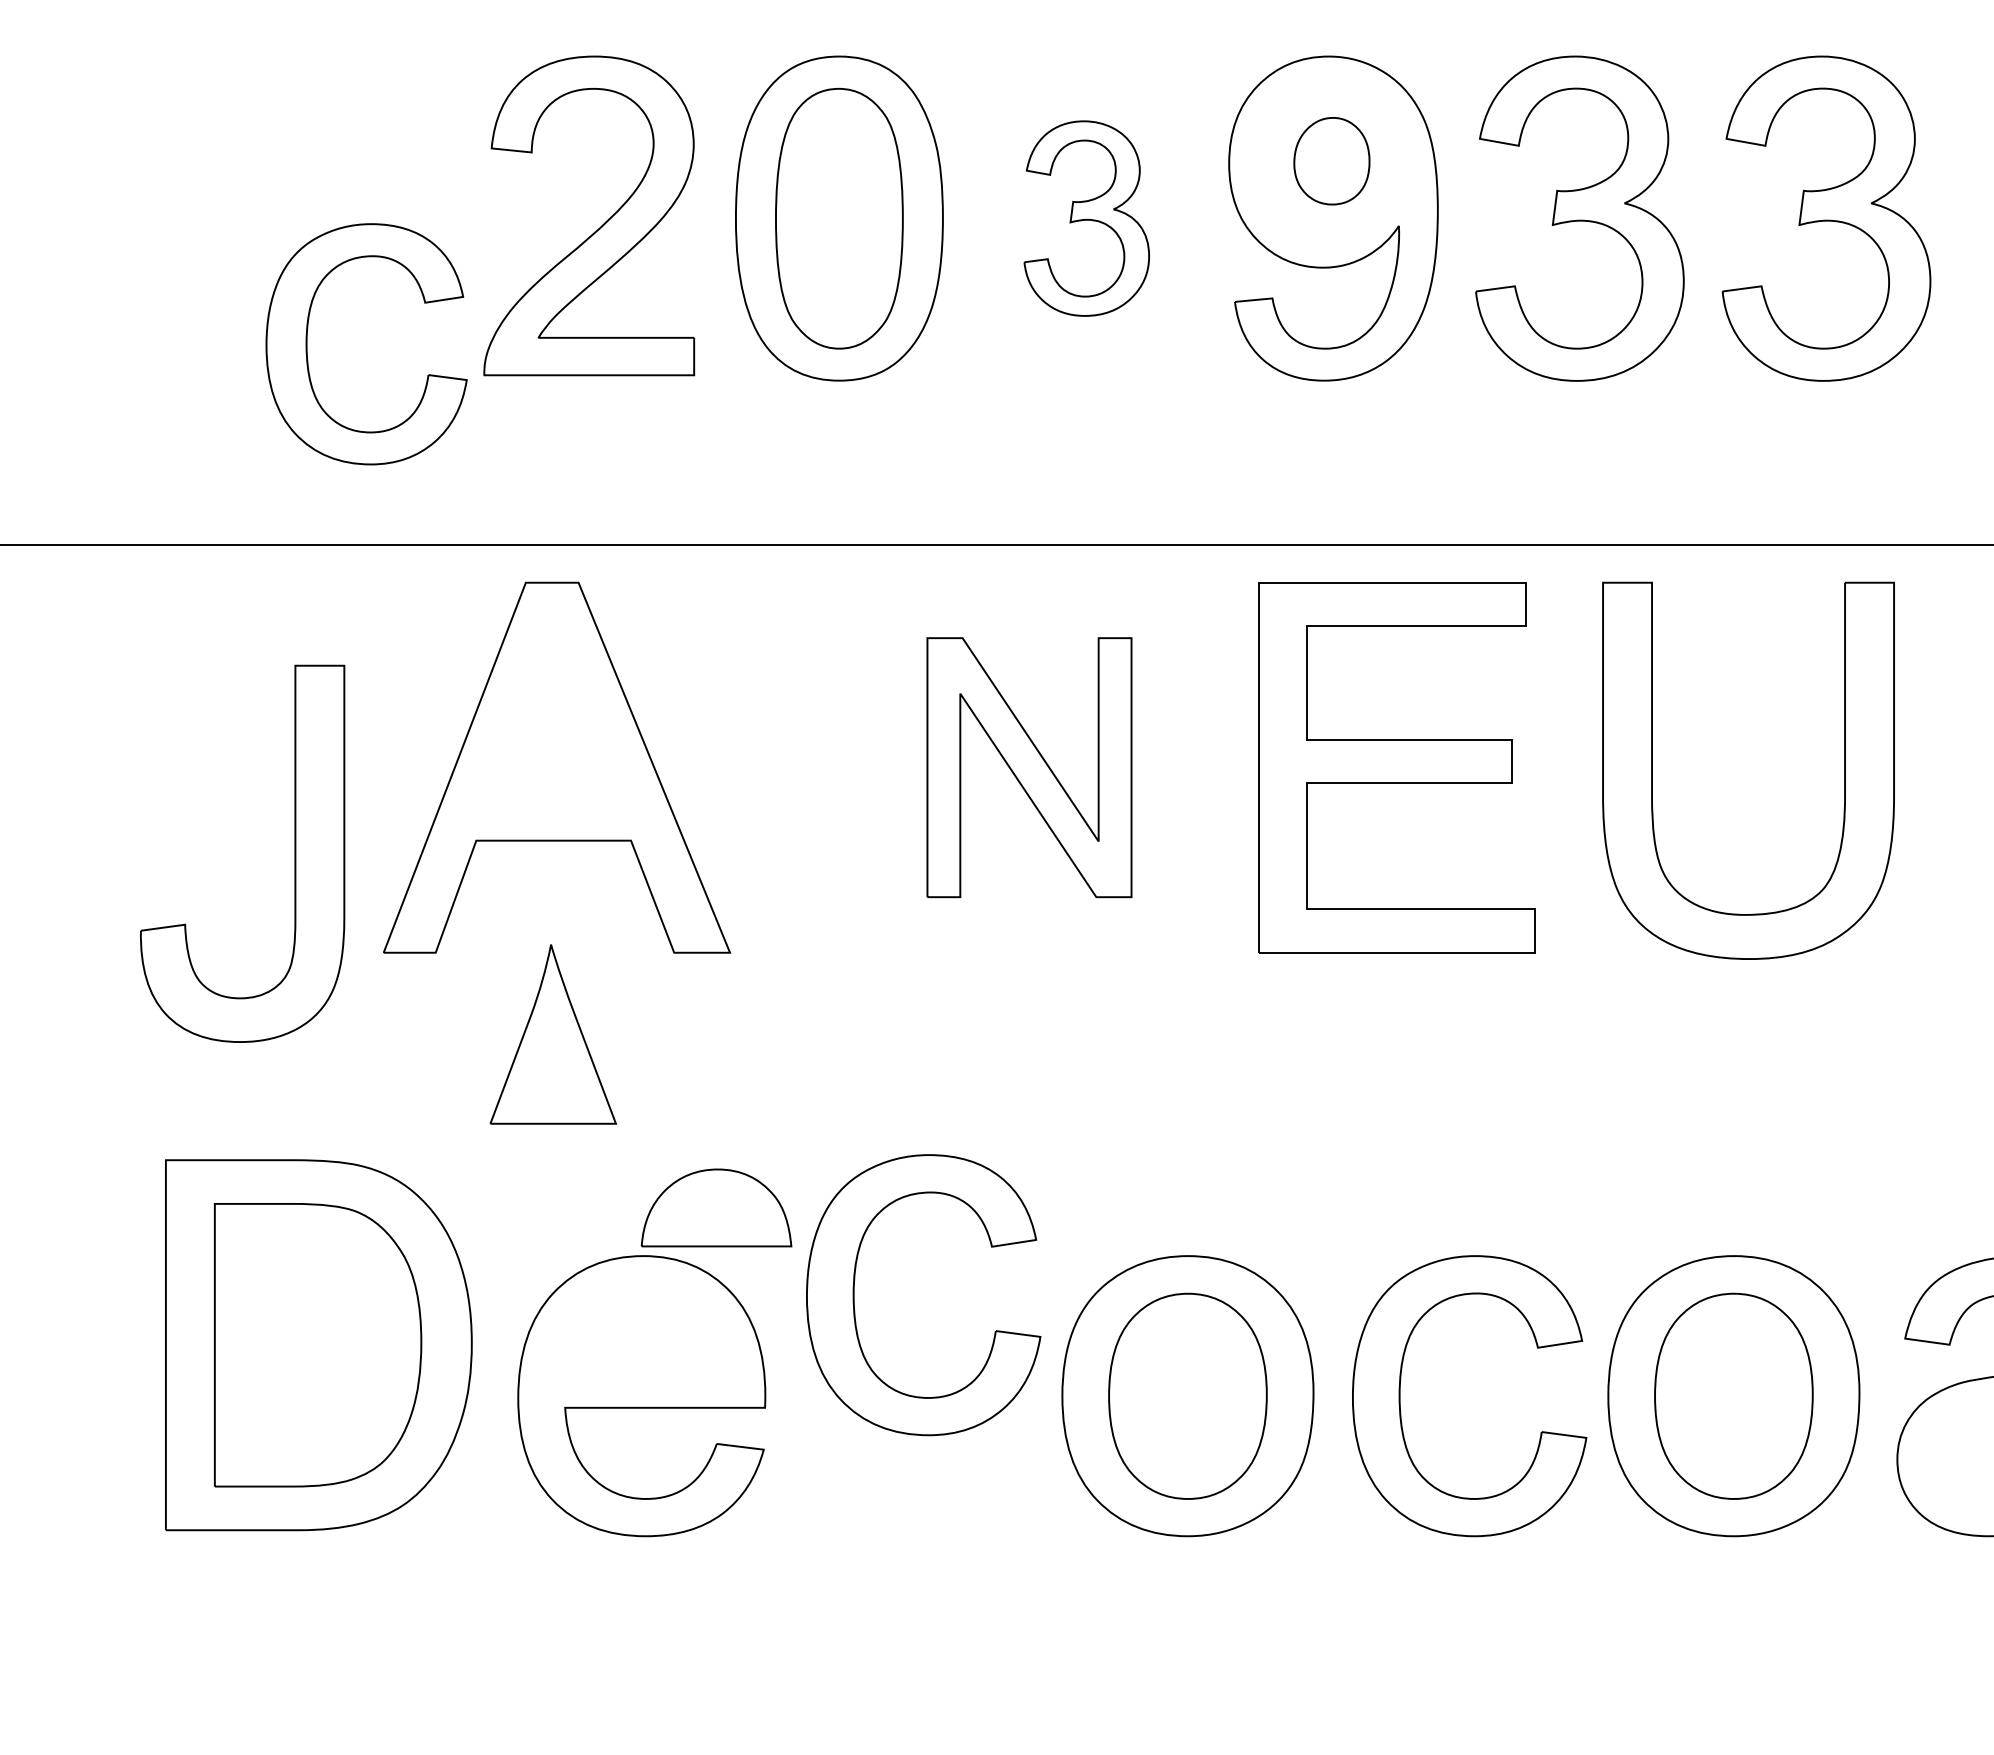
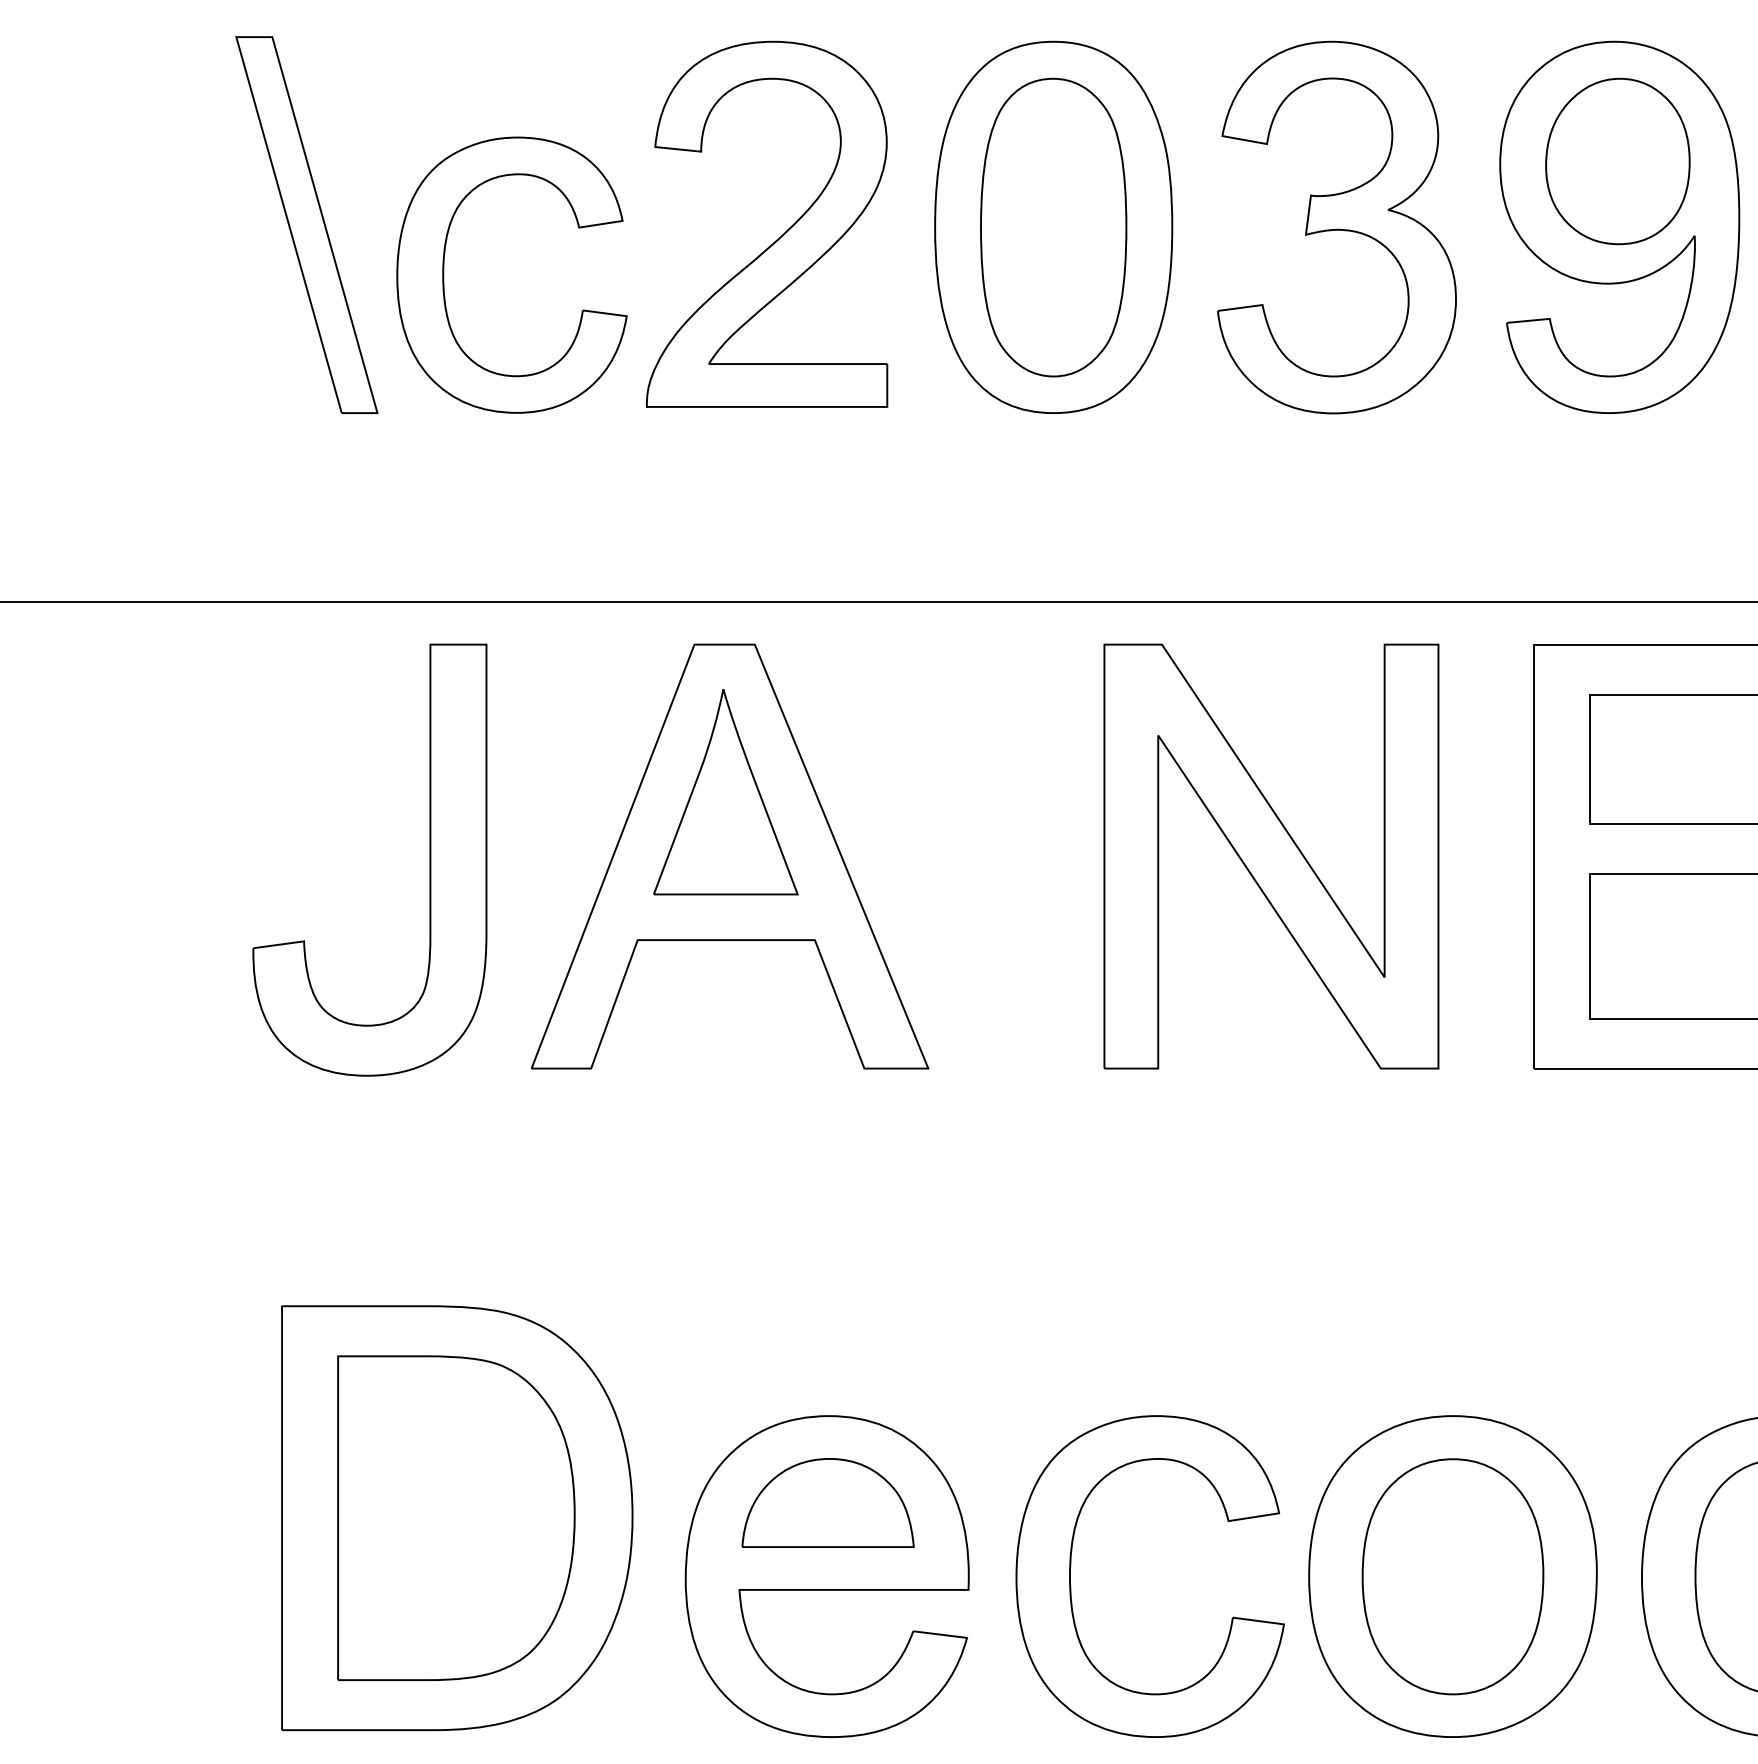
part: (1331, 161) -> (1617, 162), size x1.67
part: (187, 216) -> (306, 225), added
part: (1086, 218) -> (1336, 227), size x1.67
part: (307, 344) -> (444, 275), moved
part: (1029, 767) -> (1271, 856), size x1.43
part: (294, 853) -> (429, 859), moved
part: (553, 1034) -> (726, 792), moved
part: (716, 1207) -> (828, 1502), moved
part: (854, 1295) -> (1070, 1576), moved

